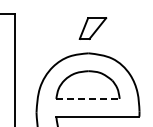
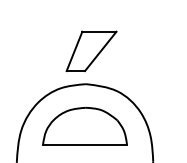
part: (92, 28) -> (90, 51), size x1.43
line: (88, 98) -> (85, 143), dashed -> solid

